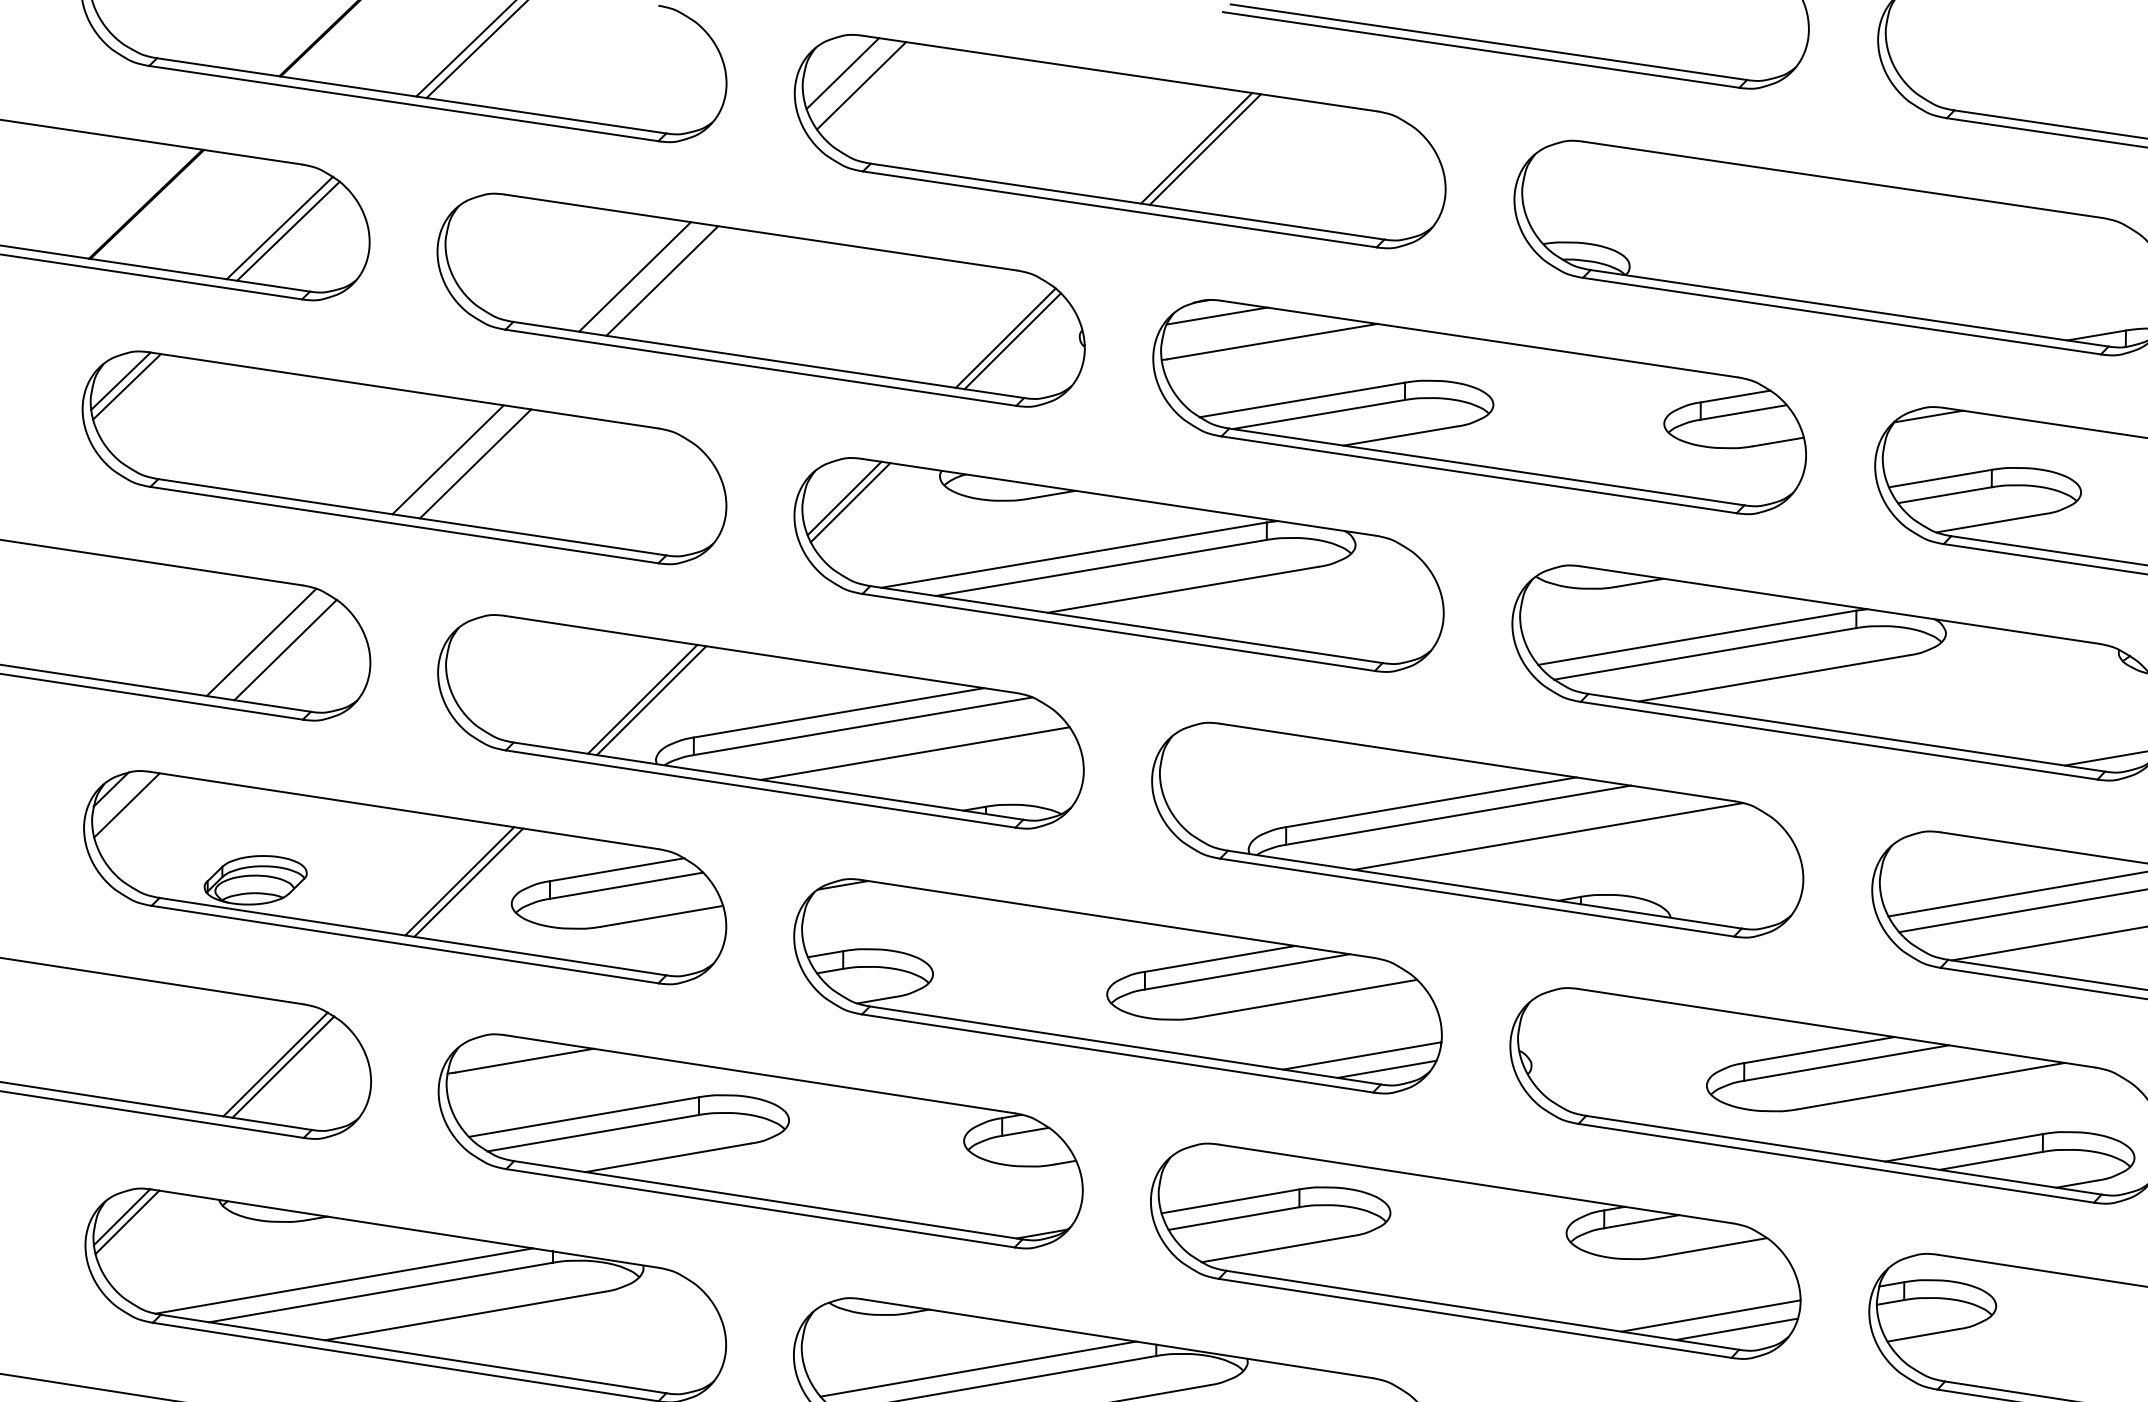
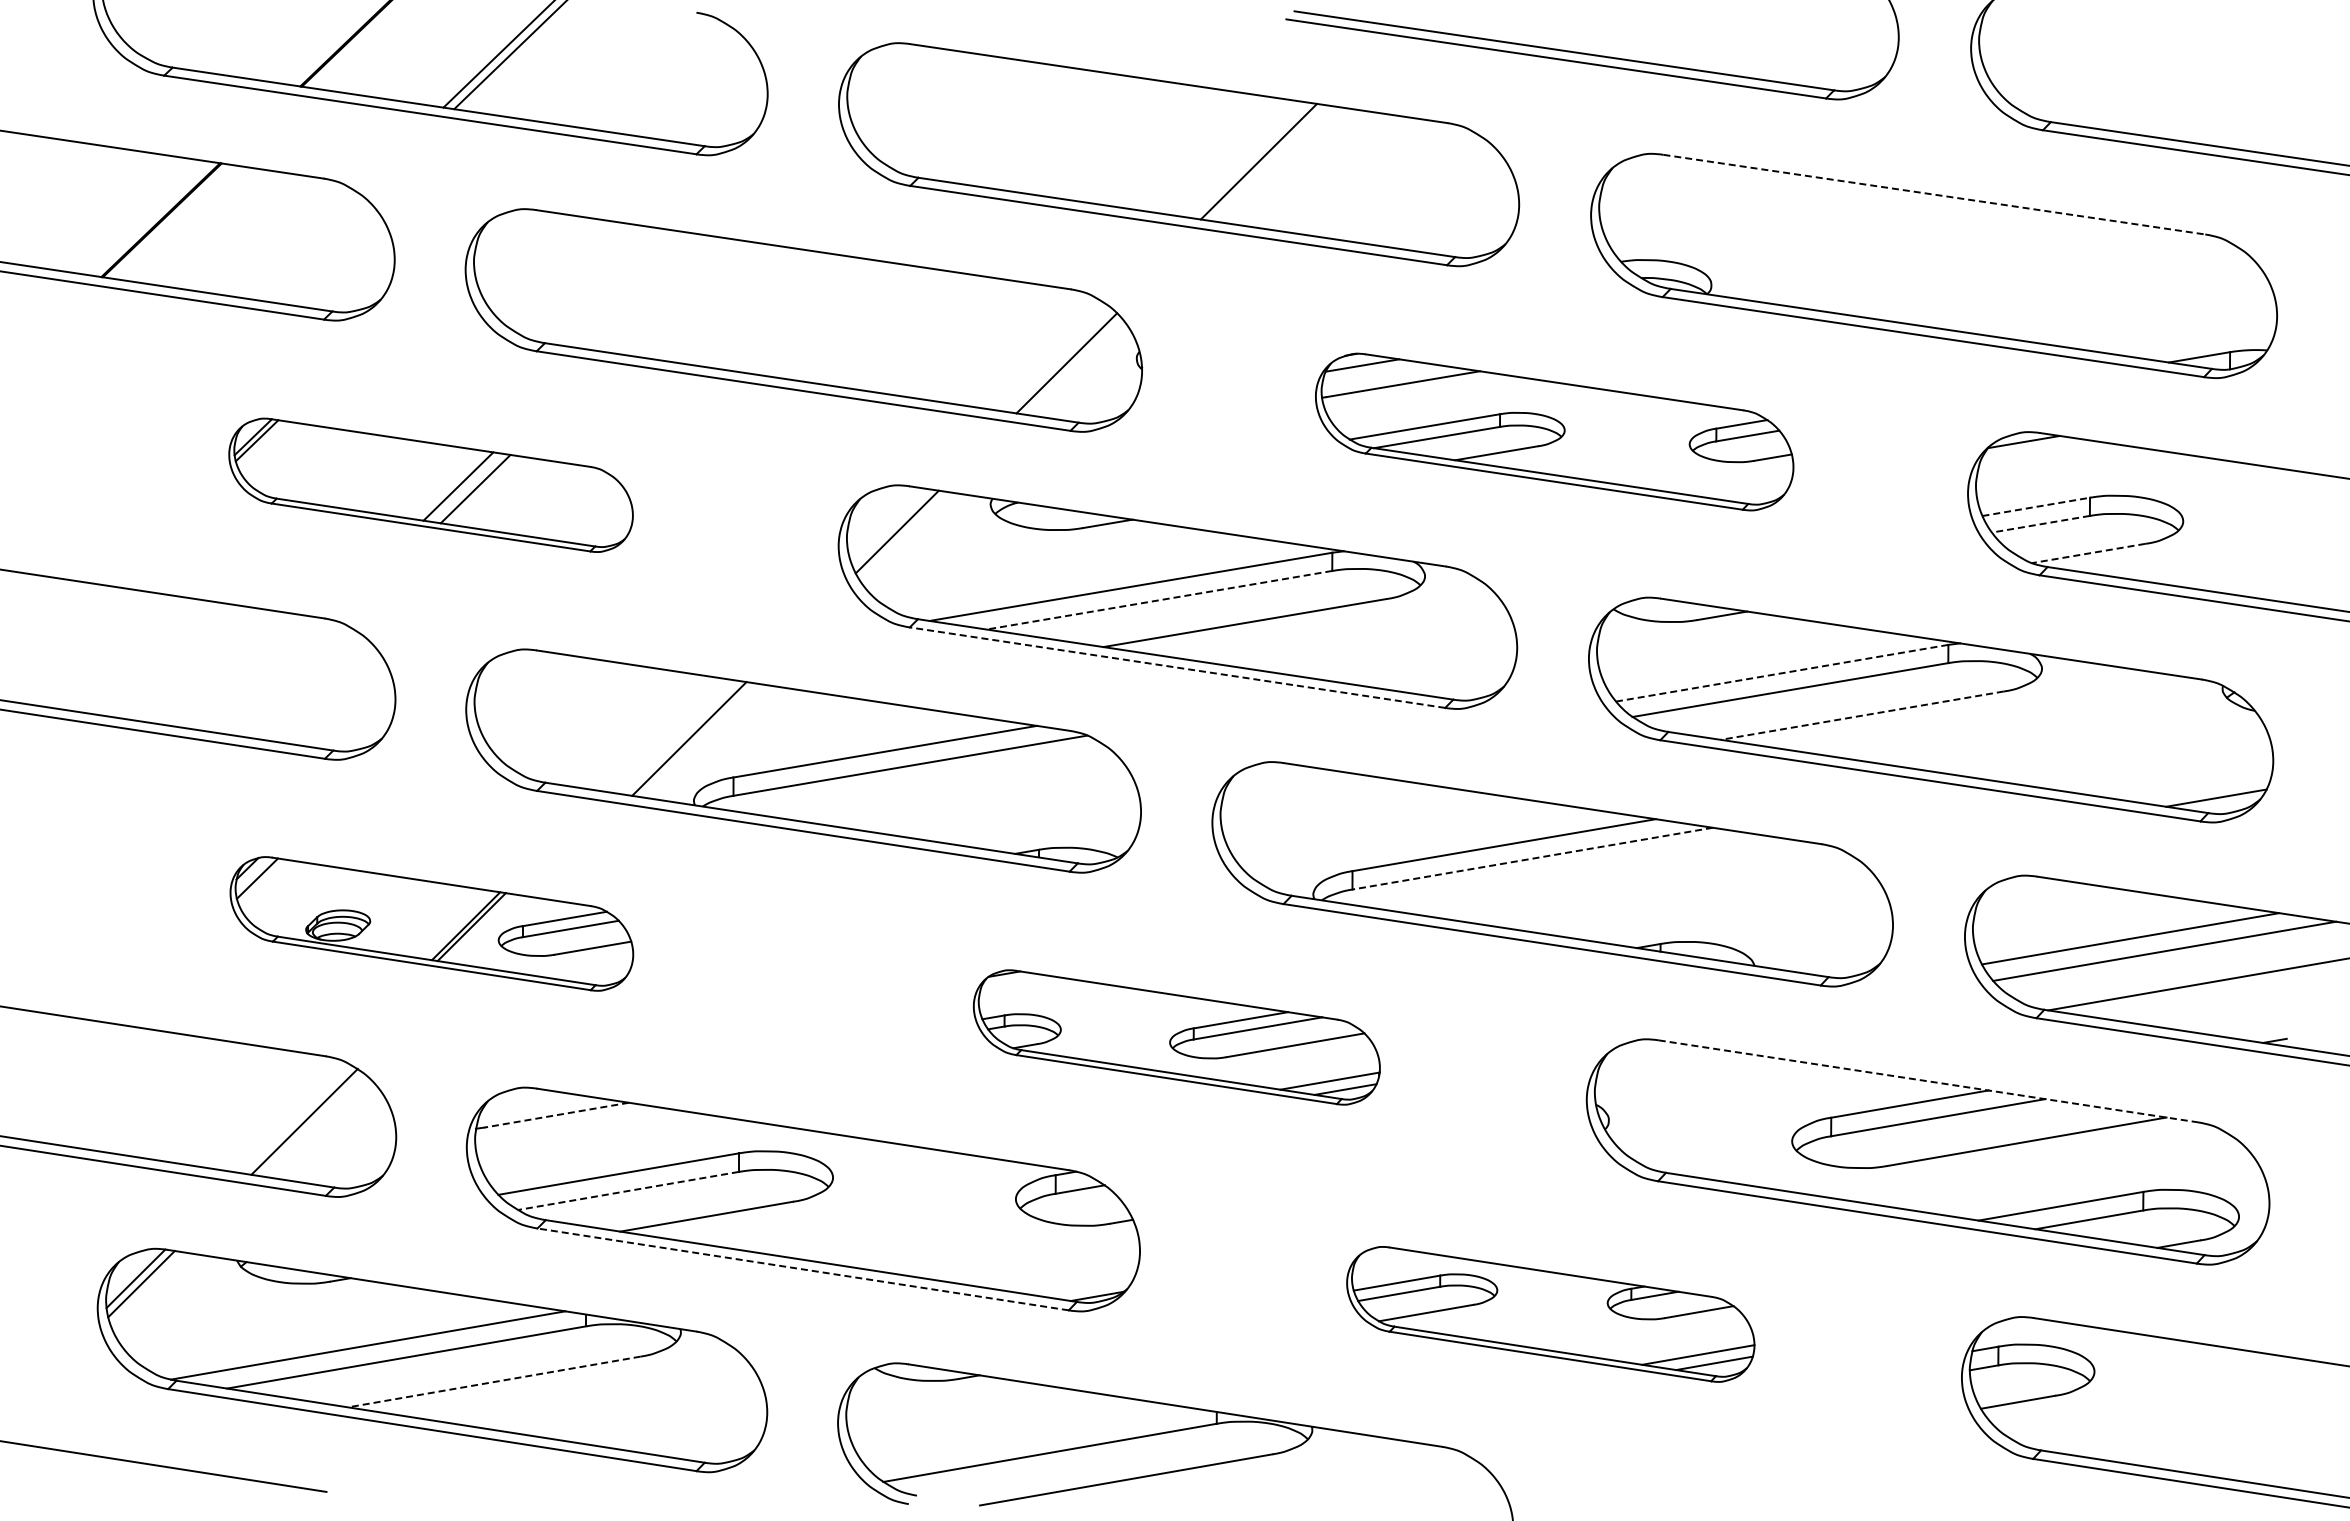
line: (843, 73) -> (889, 83), removed
line: (861, 85) -> (908, 96), removed
line: (1205, 149) -> (1268, 162), removed
line: (1843, 179) -> (1934, 194), solid -> dashed
line: (279, 227) -> (300, 244), removed
line: (288, 231) -> (309, 248), removed
line: (634, 276) -> (671, 295), removed
line: (662, 281) -> (700, 300), removed
line: (1005, 338) -> (1059, 360), removed
part: (1479, 406) -> (1554, 431), size x0.7
part: (403, 458) -> (430, 485), size x0.6
line: (1940, 478) -> (2036, 506), solid -> dashed
line: (1944, 495) -> (2040, 524), solid -> dashed
line: (844, 498) -> (890, 527), removed
line: (1990, 523) -> (2088, 553), solid -> dashed
line: (1100, 568) -> (1158, 600), solid -> dashed
line: (1118, 632) -> (1177, 667), solid -> dashed
line: (1697, 638) -> (1782, 673), solid -> dashed
line: (261, 642) -> (281, 678), removed
line: (285, 649) -> (306, 685), removed
line: (1774, 678) -> (1862, 715), solid -> dashed
line: (642, 699) -> (679, 737), removed
line: (914, 752) -> (964, 793), removed
line: (1458, 815) -> (1532, 858), solid -> dashed
line: (1548, 836) -> (1626, 880), removed
part: (404, 877) -> (431, 923), size x0.6
part: (1117, 986) -> (1176, 1037), size x0.6
line: (1837, 1028) -> (1928, 1081), solid -> dashed
line: (524, 1060) -> (556, 1115), solid -> dashed
line: (275, 1063) -> (296, 1118), removed
line: (592, 1133) -> (627, 1191), solid -> dashed
line: (760, 1208) -> (803, 1269), solid -> dashed
part: (1475, 1251) -> (1550, 1314), size x0.6
line: (464, 1316) -> (493, 1382), solid -> dashed
line: (978, 1369) -> (1030, 1437), removed

